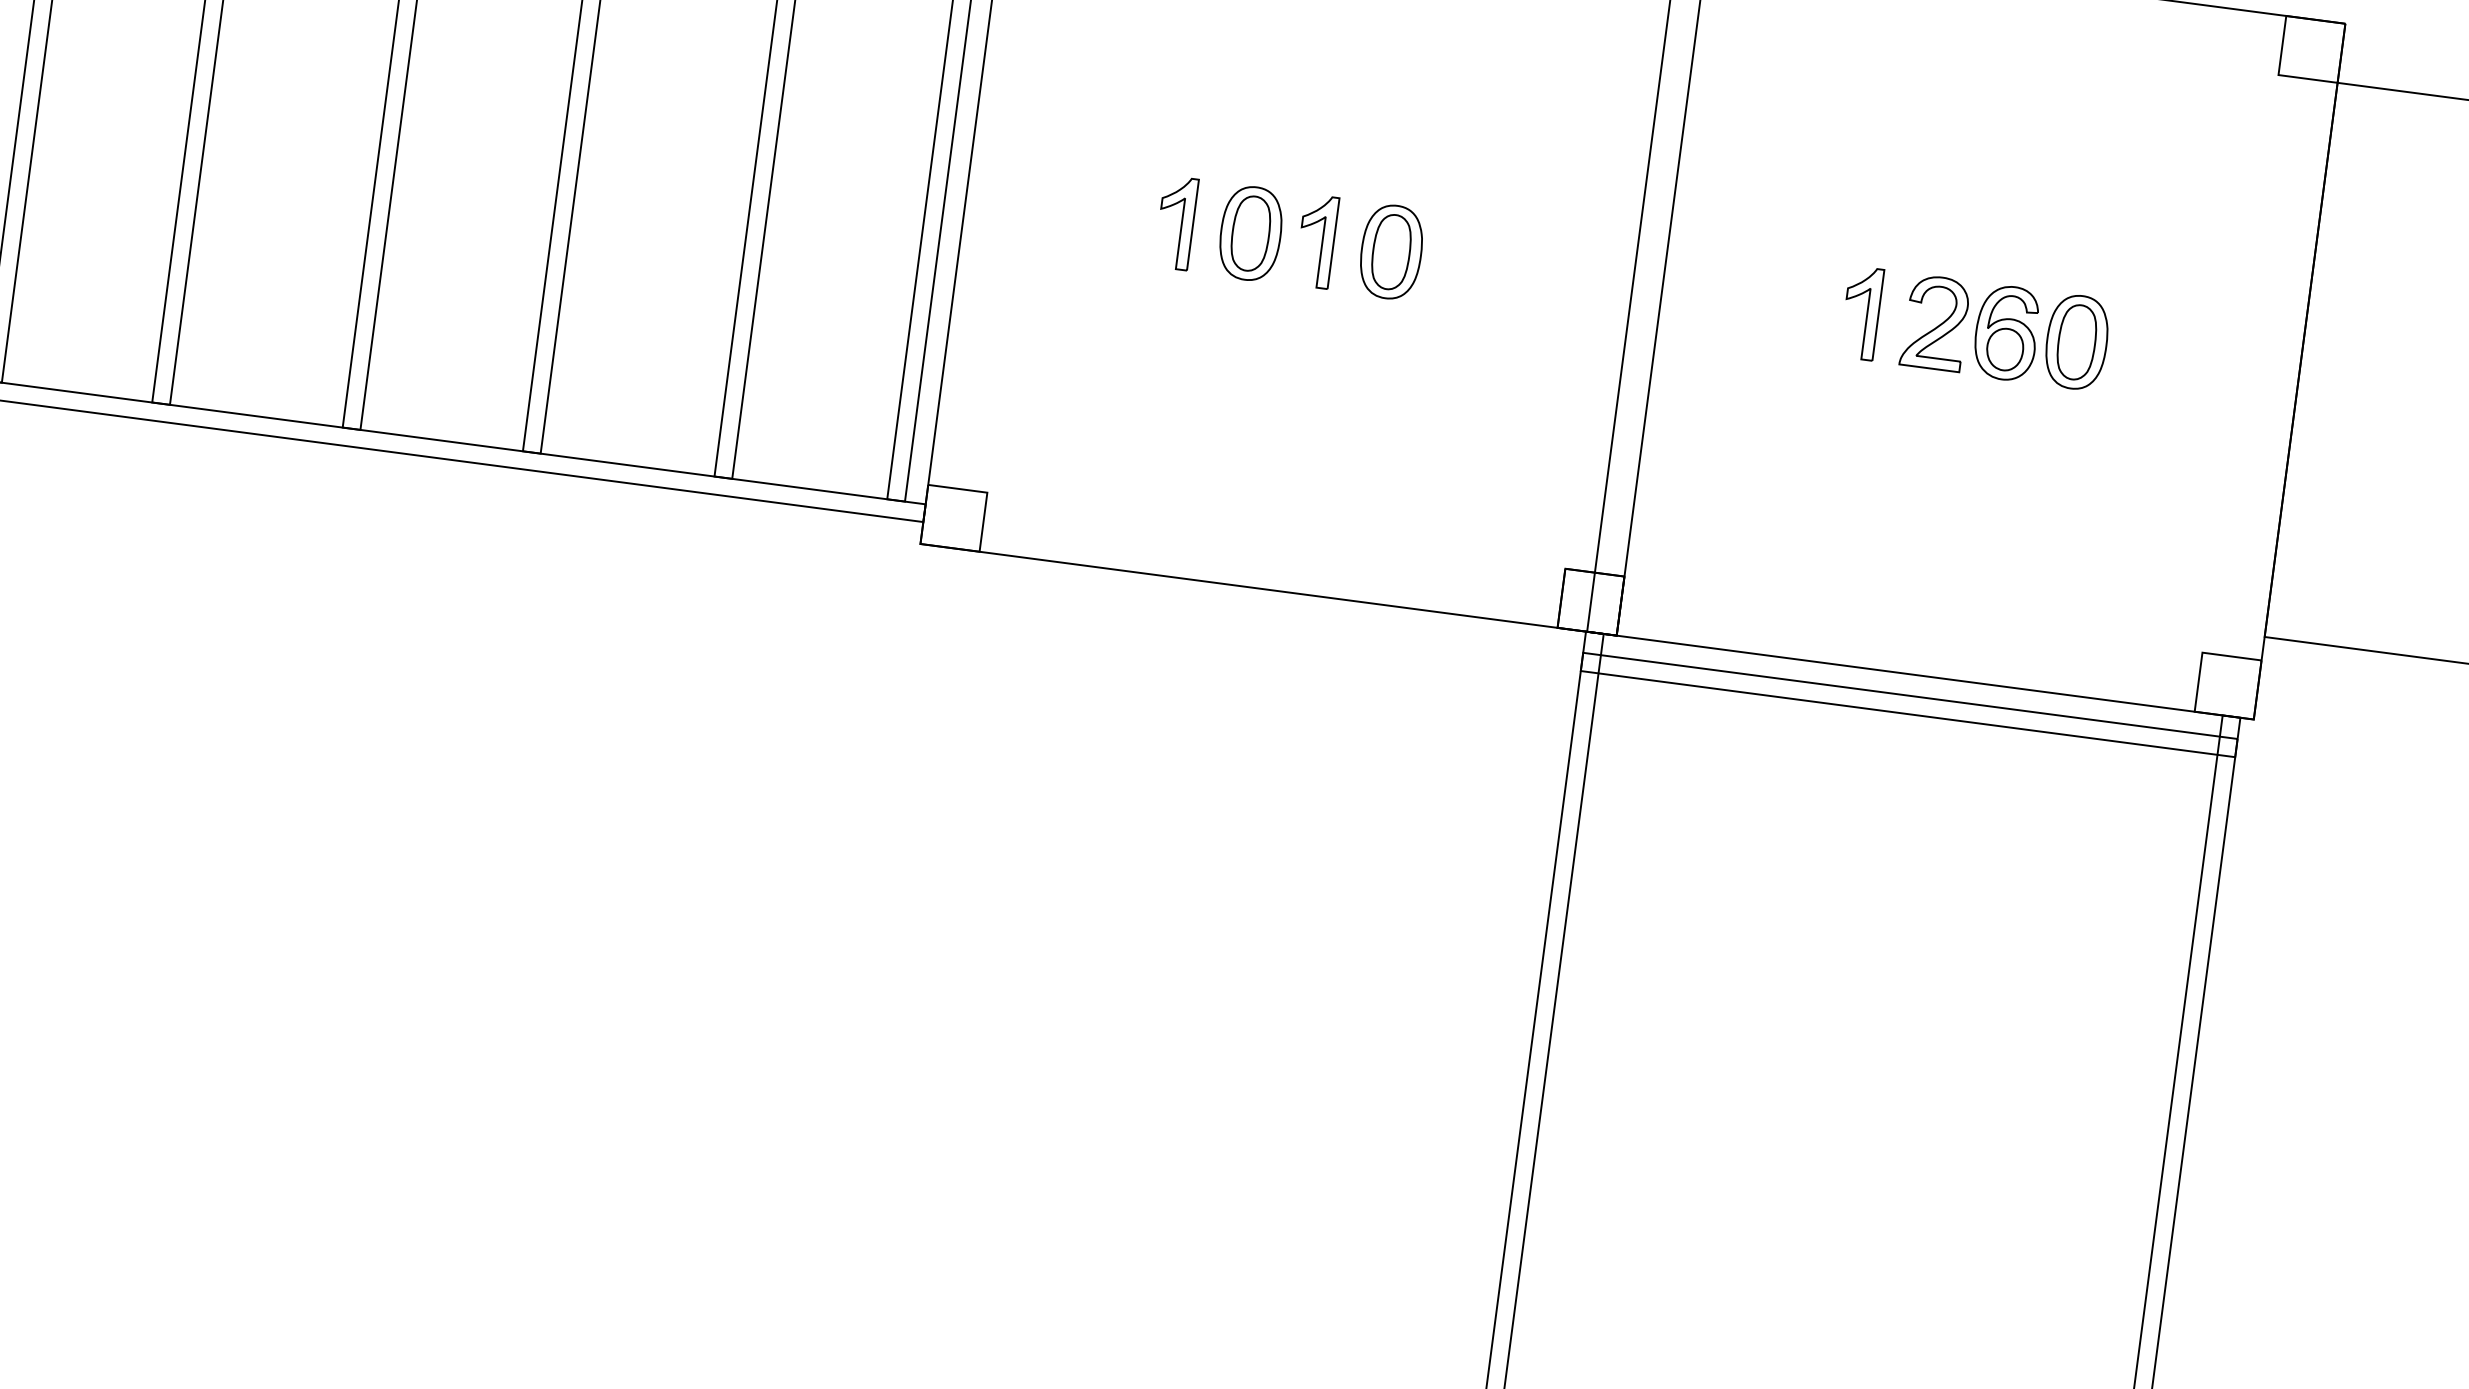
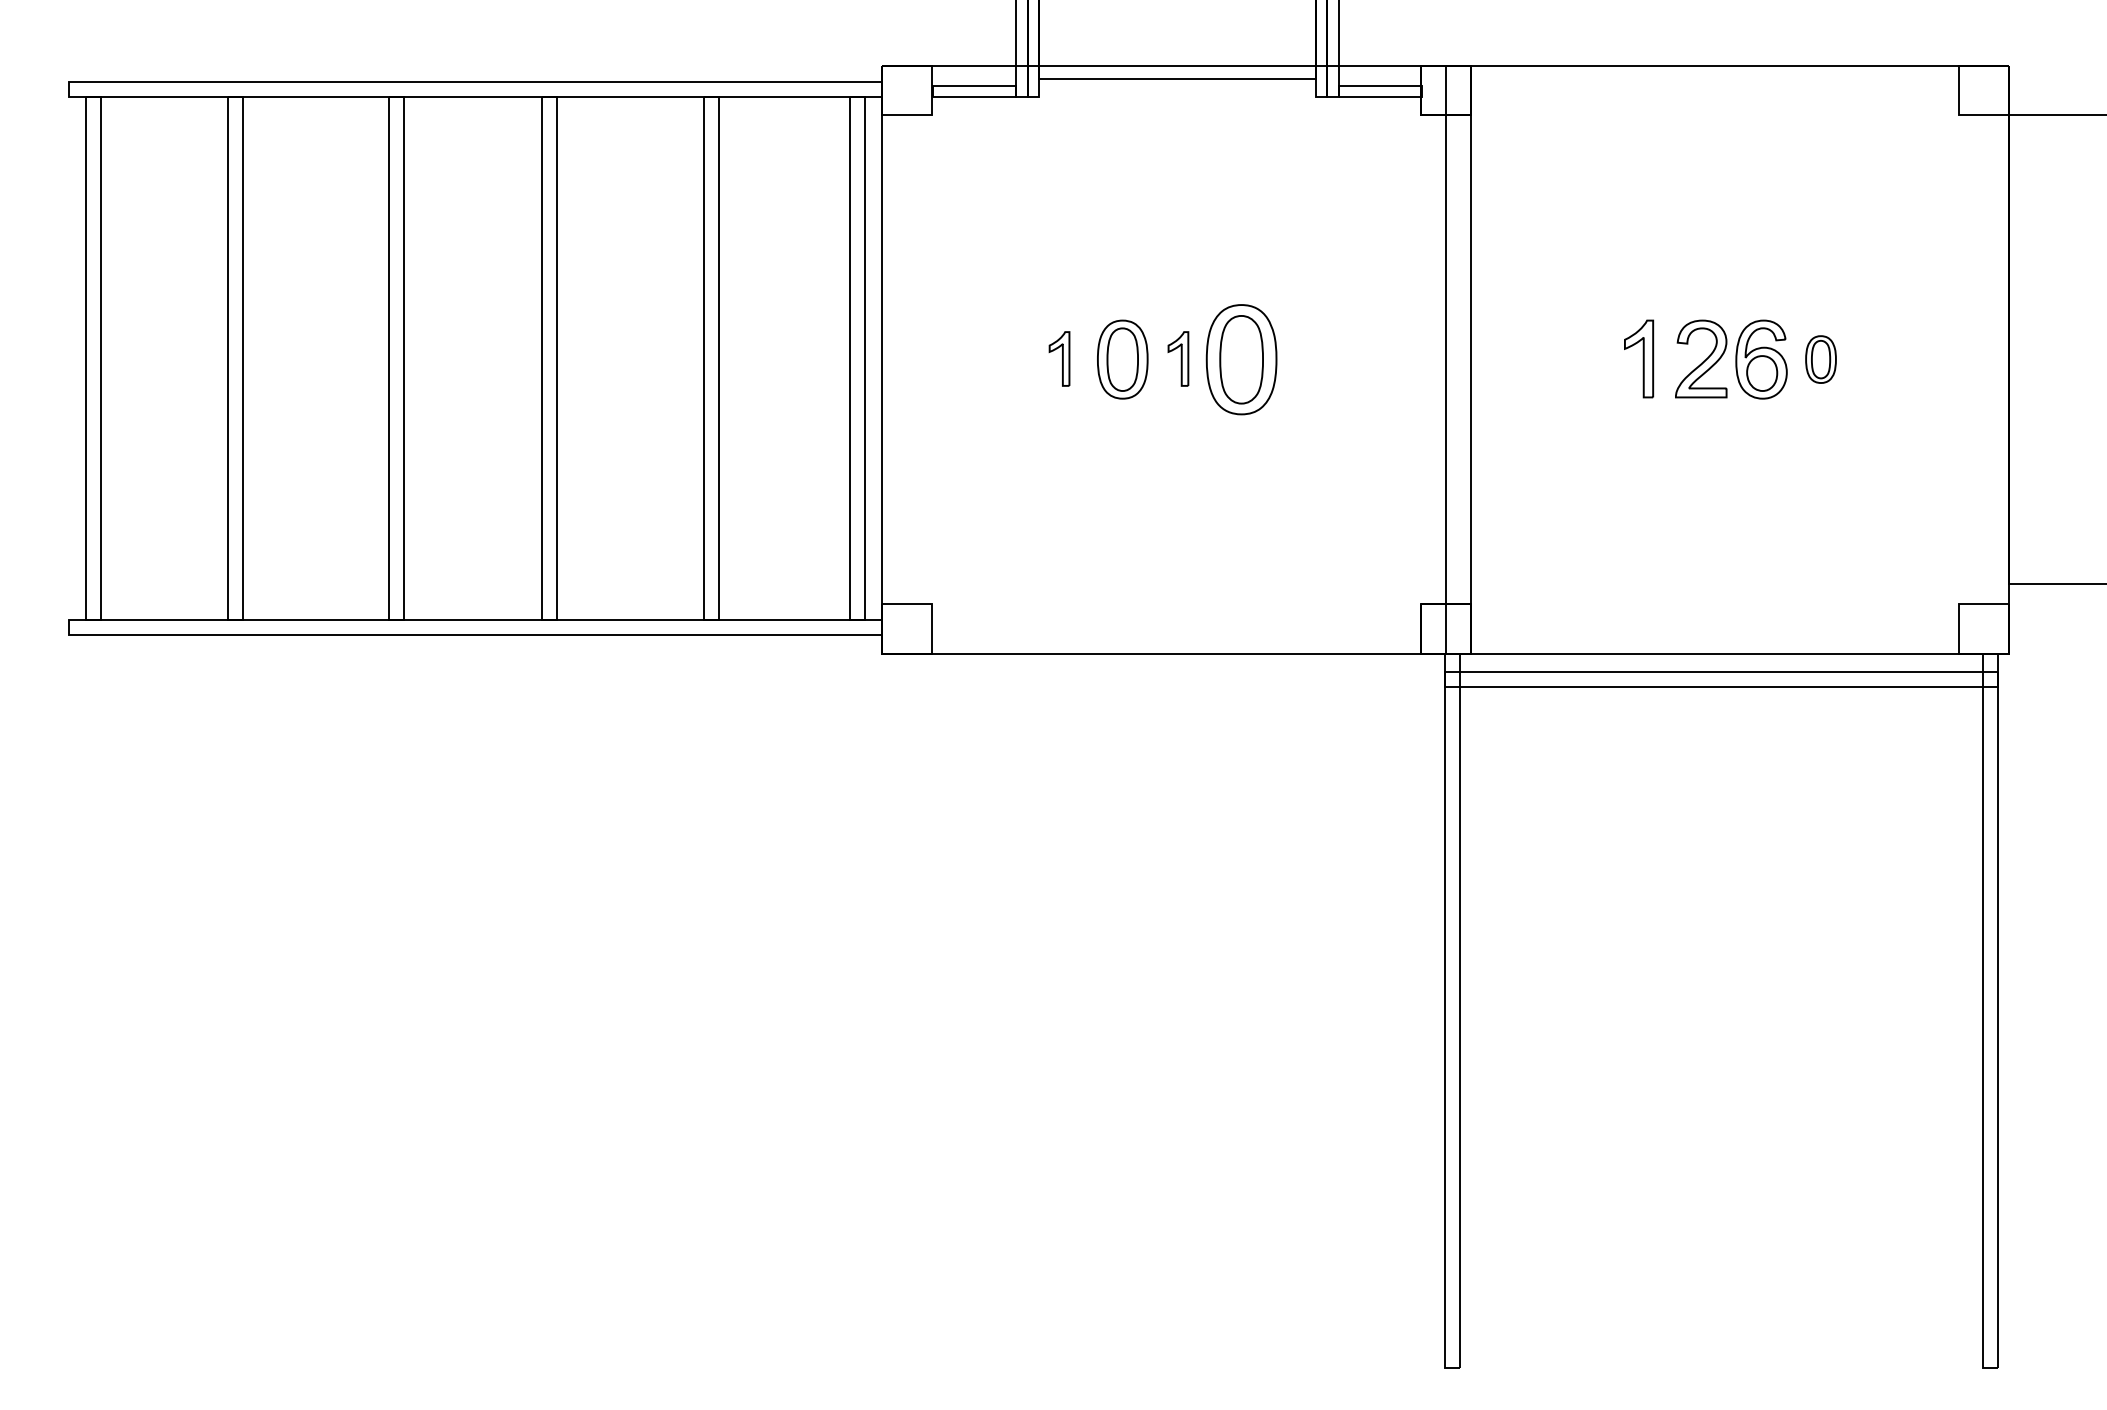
part: (1176, 222) -> (1059, 358), size x0.7
part: (1317, 240) -> (1178, 358), size x0.7
part: (1391, 251) -> (1241, 359), size x1.4
part: (2076, 342) -> (1820, 359), size x0.6

